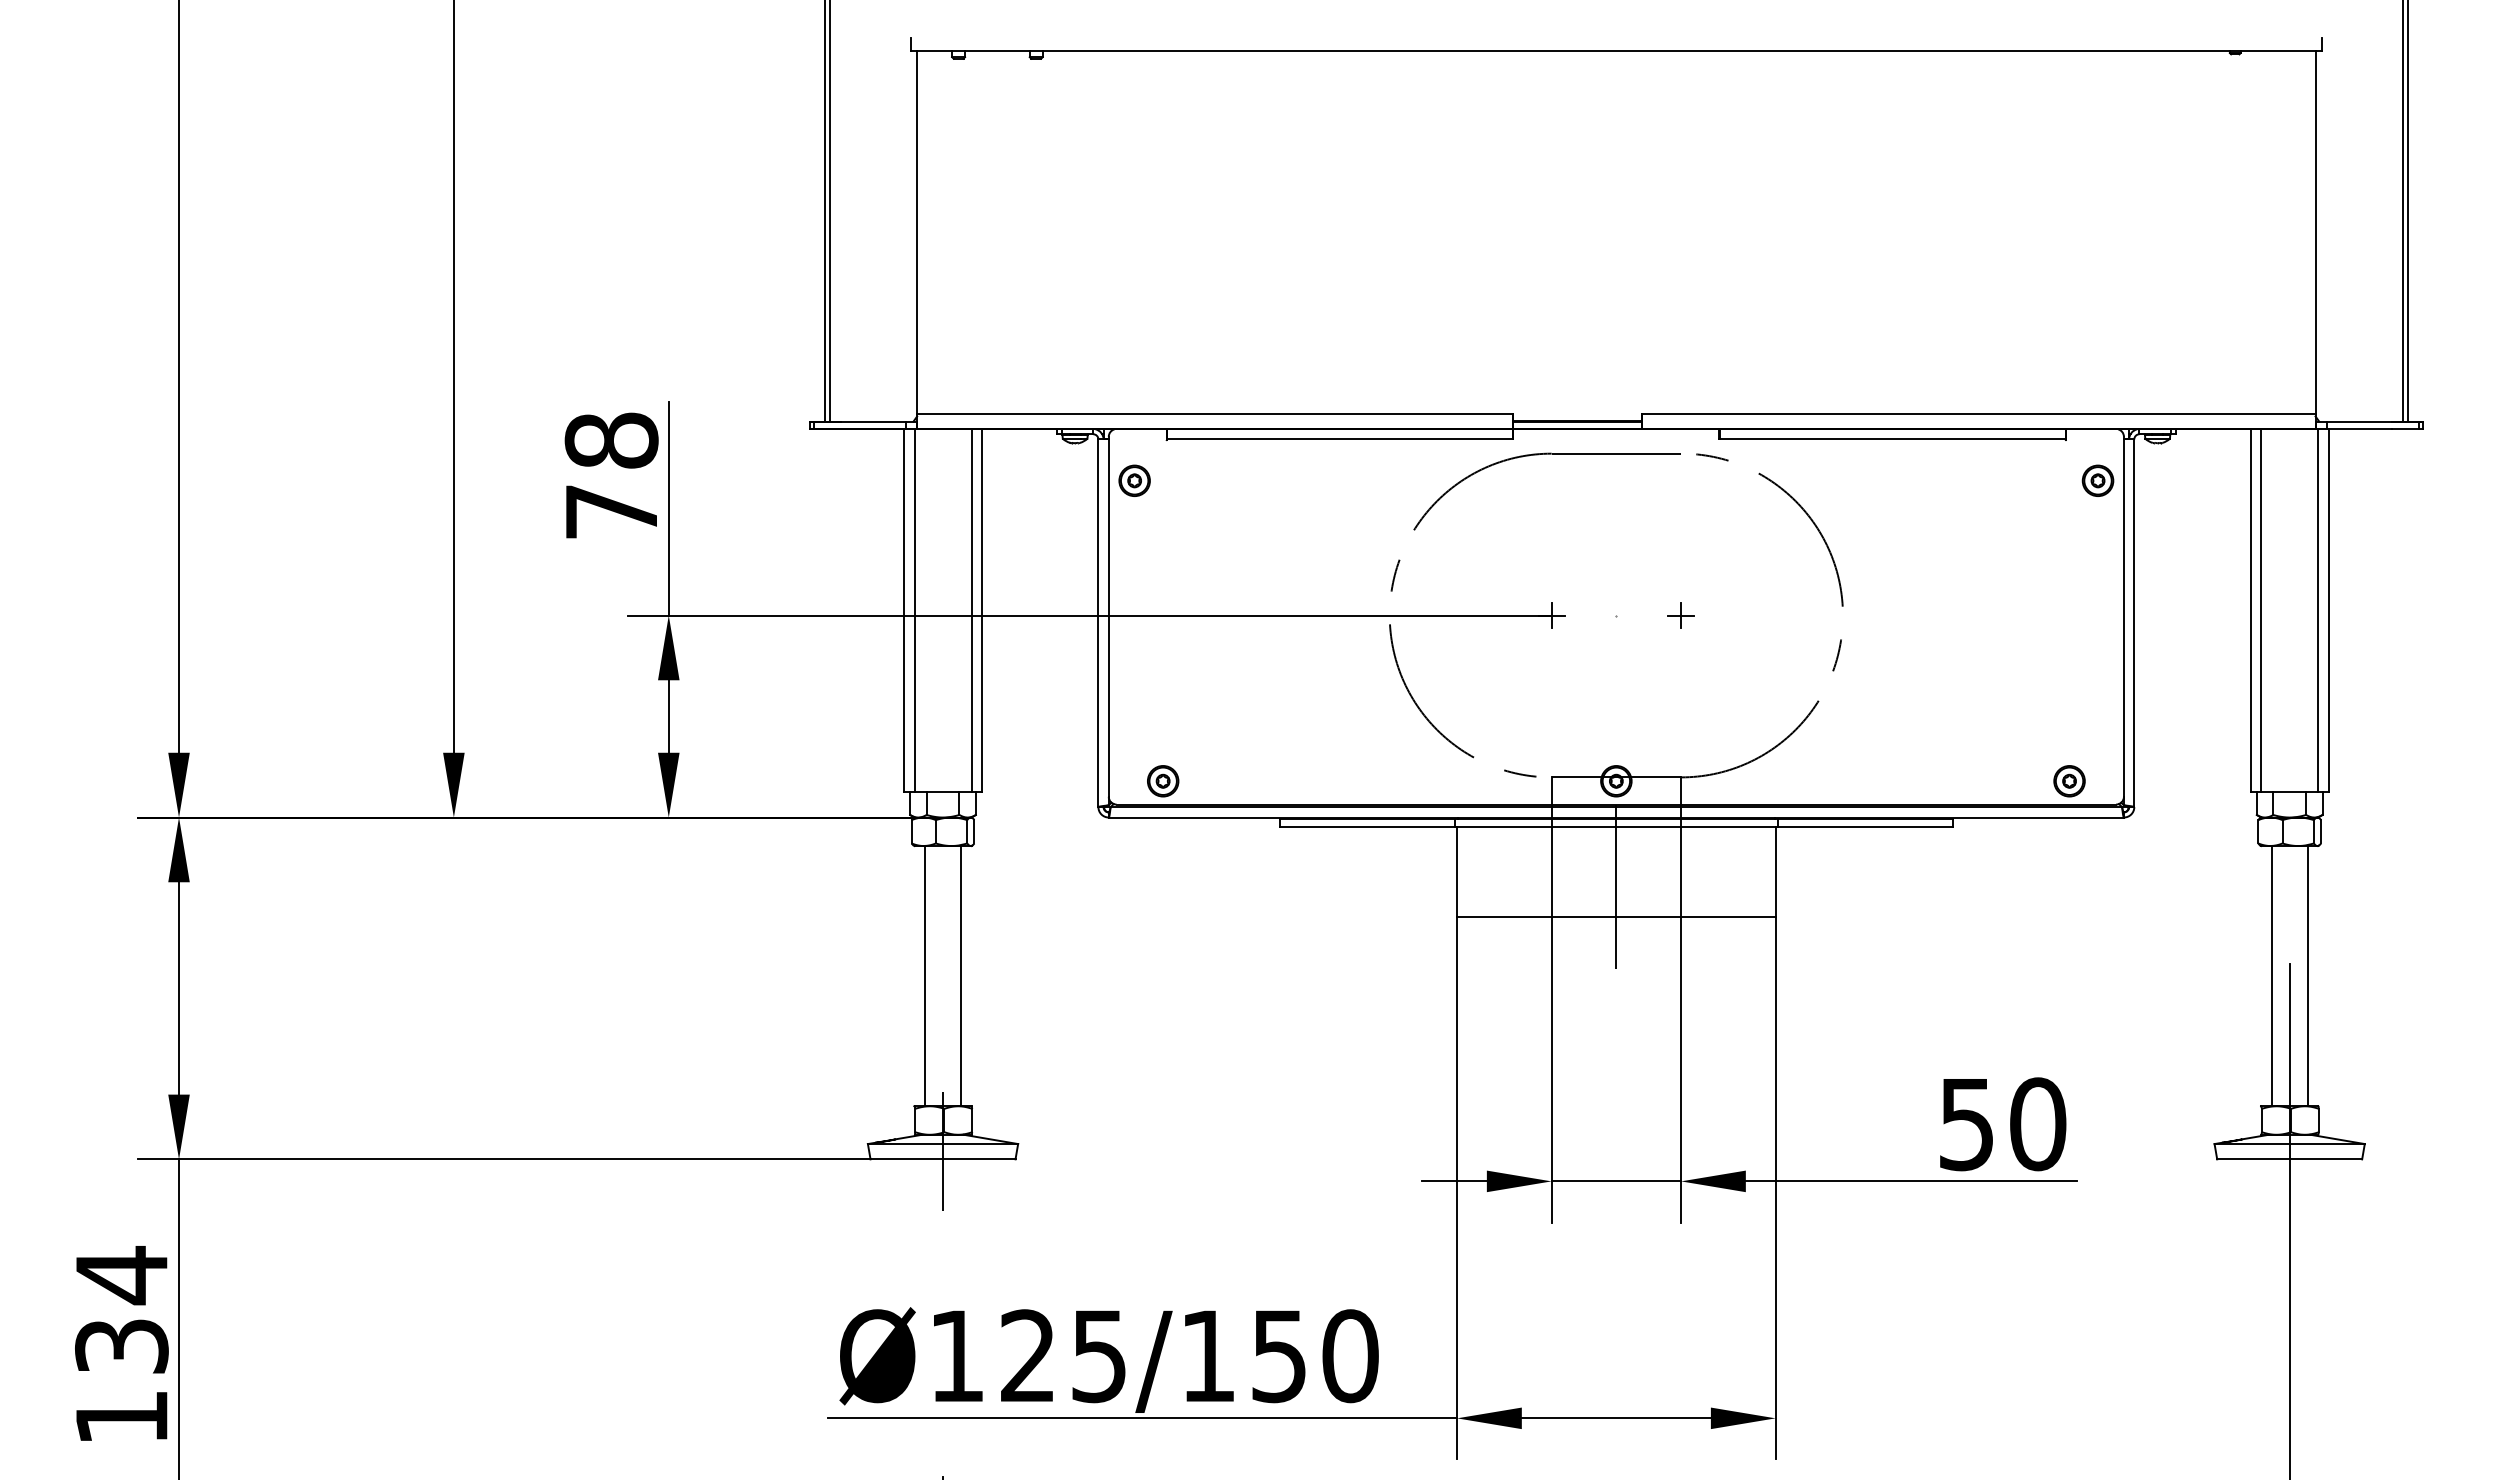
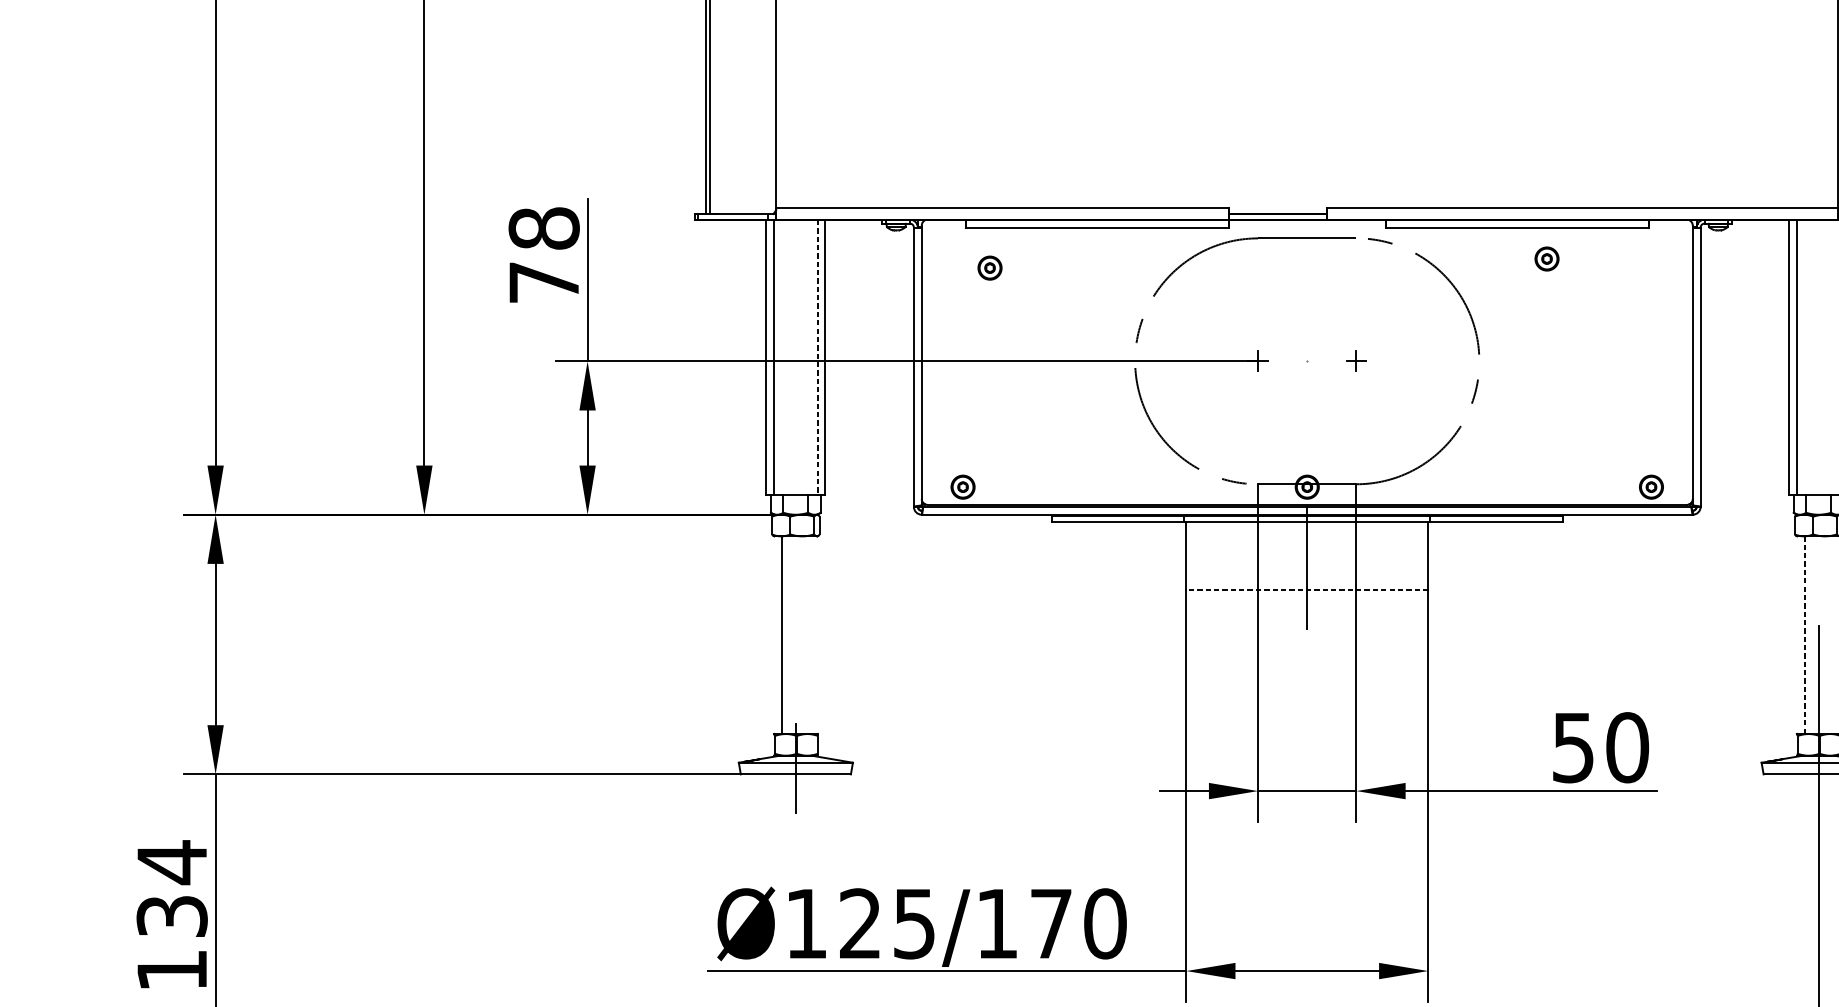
part: (1134, 480) -> (989, 267), moved
part: (2097, 480) -> (1546, 258), moved
line: (971, 610) -> (817, 357), solid -> dashed
line: (1615, 917) -> (1306, 590), solid -> dashed
line: (961, 976) -> (809, 635), removed
line: (2271, 976) -> (1804, 635), solid -> dashed
line: (2307, 976) -> (1832, 635), removed
text: (1278, 1356) -> (1050, 924), Ø125/150 -> Ø125/170

